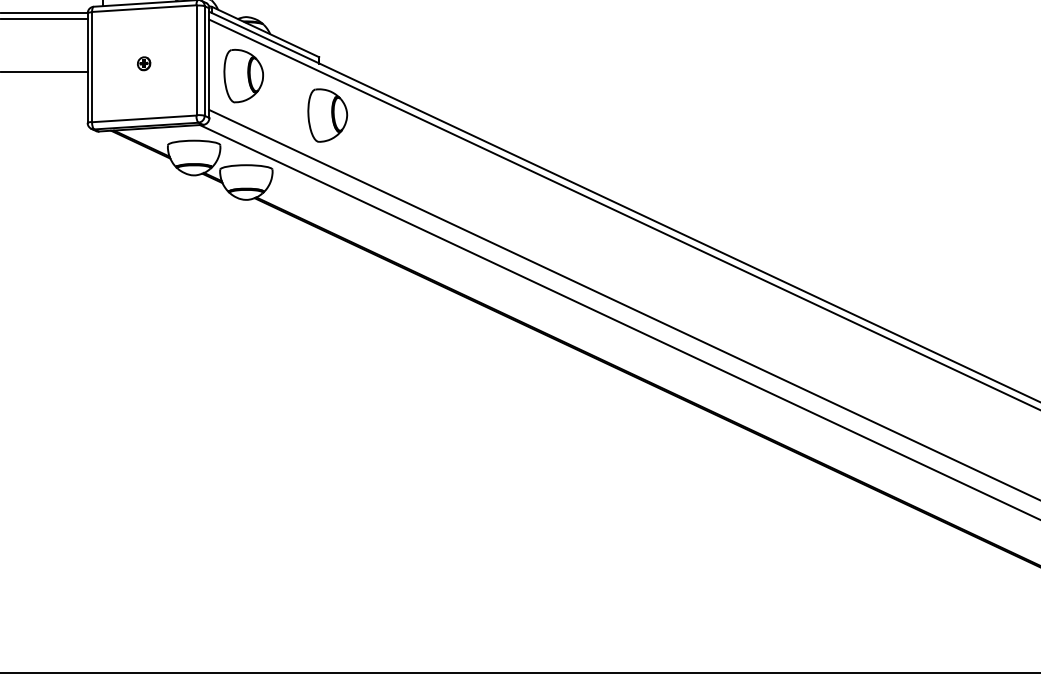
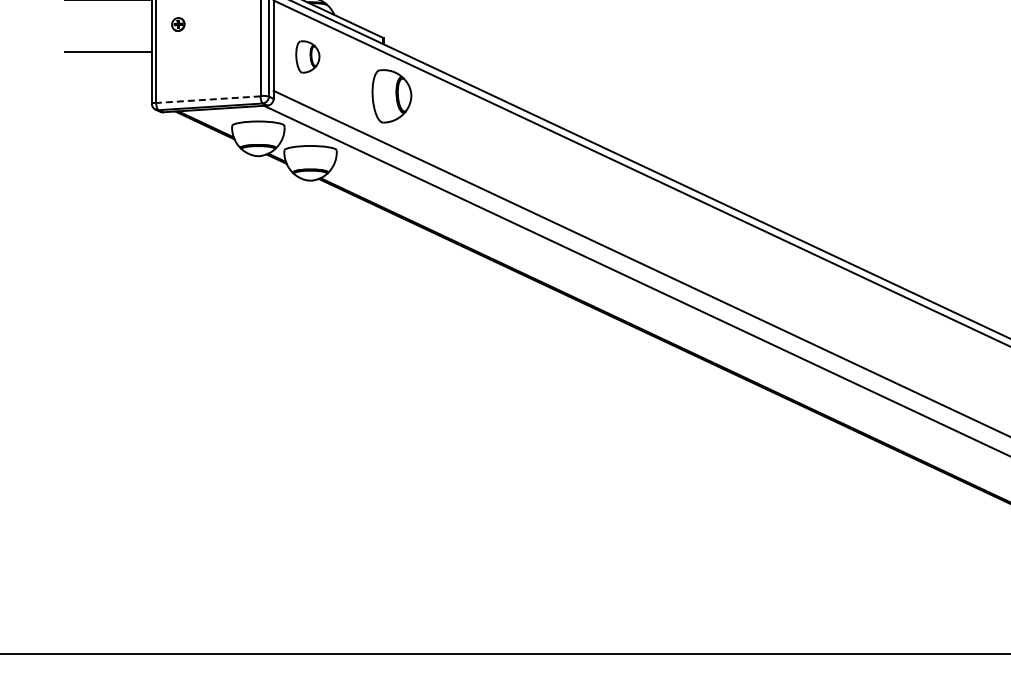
part: (144, 63) -> (178, 24), moved
part: (243, 76) -> (307, 57), size x0.6
line: (143, 118) -> (207, 99), solid -> dashed

